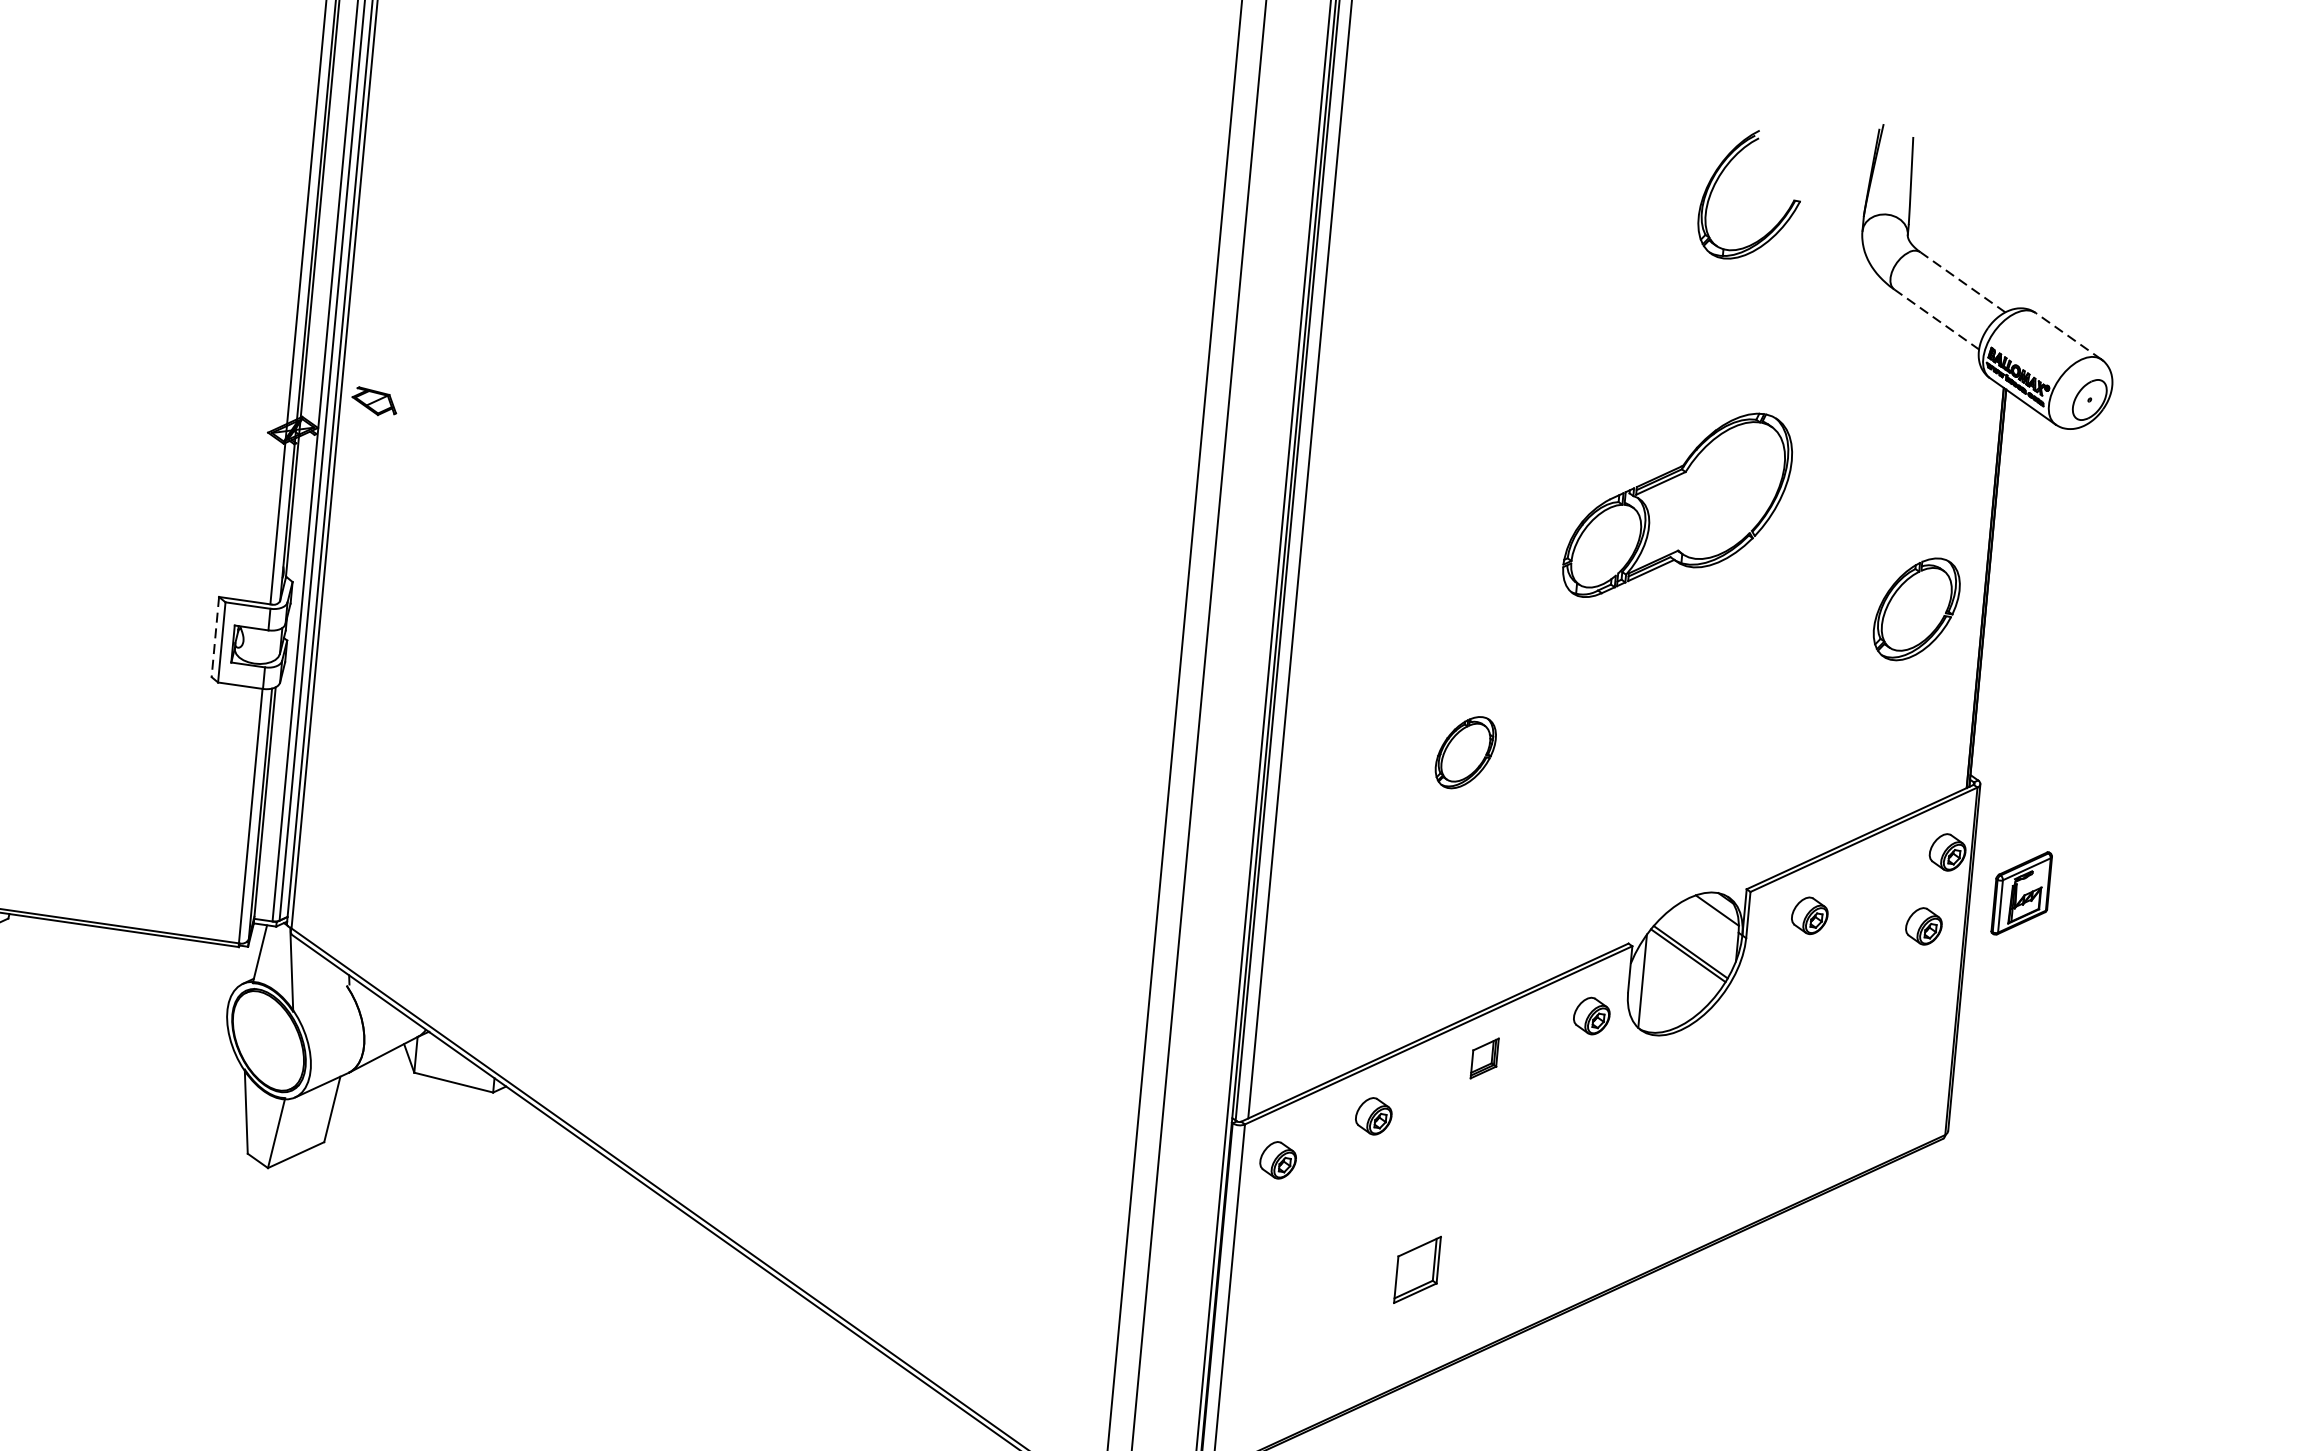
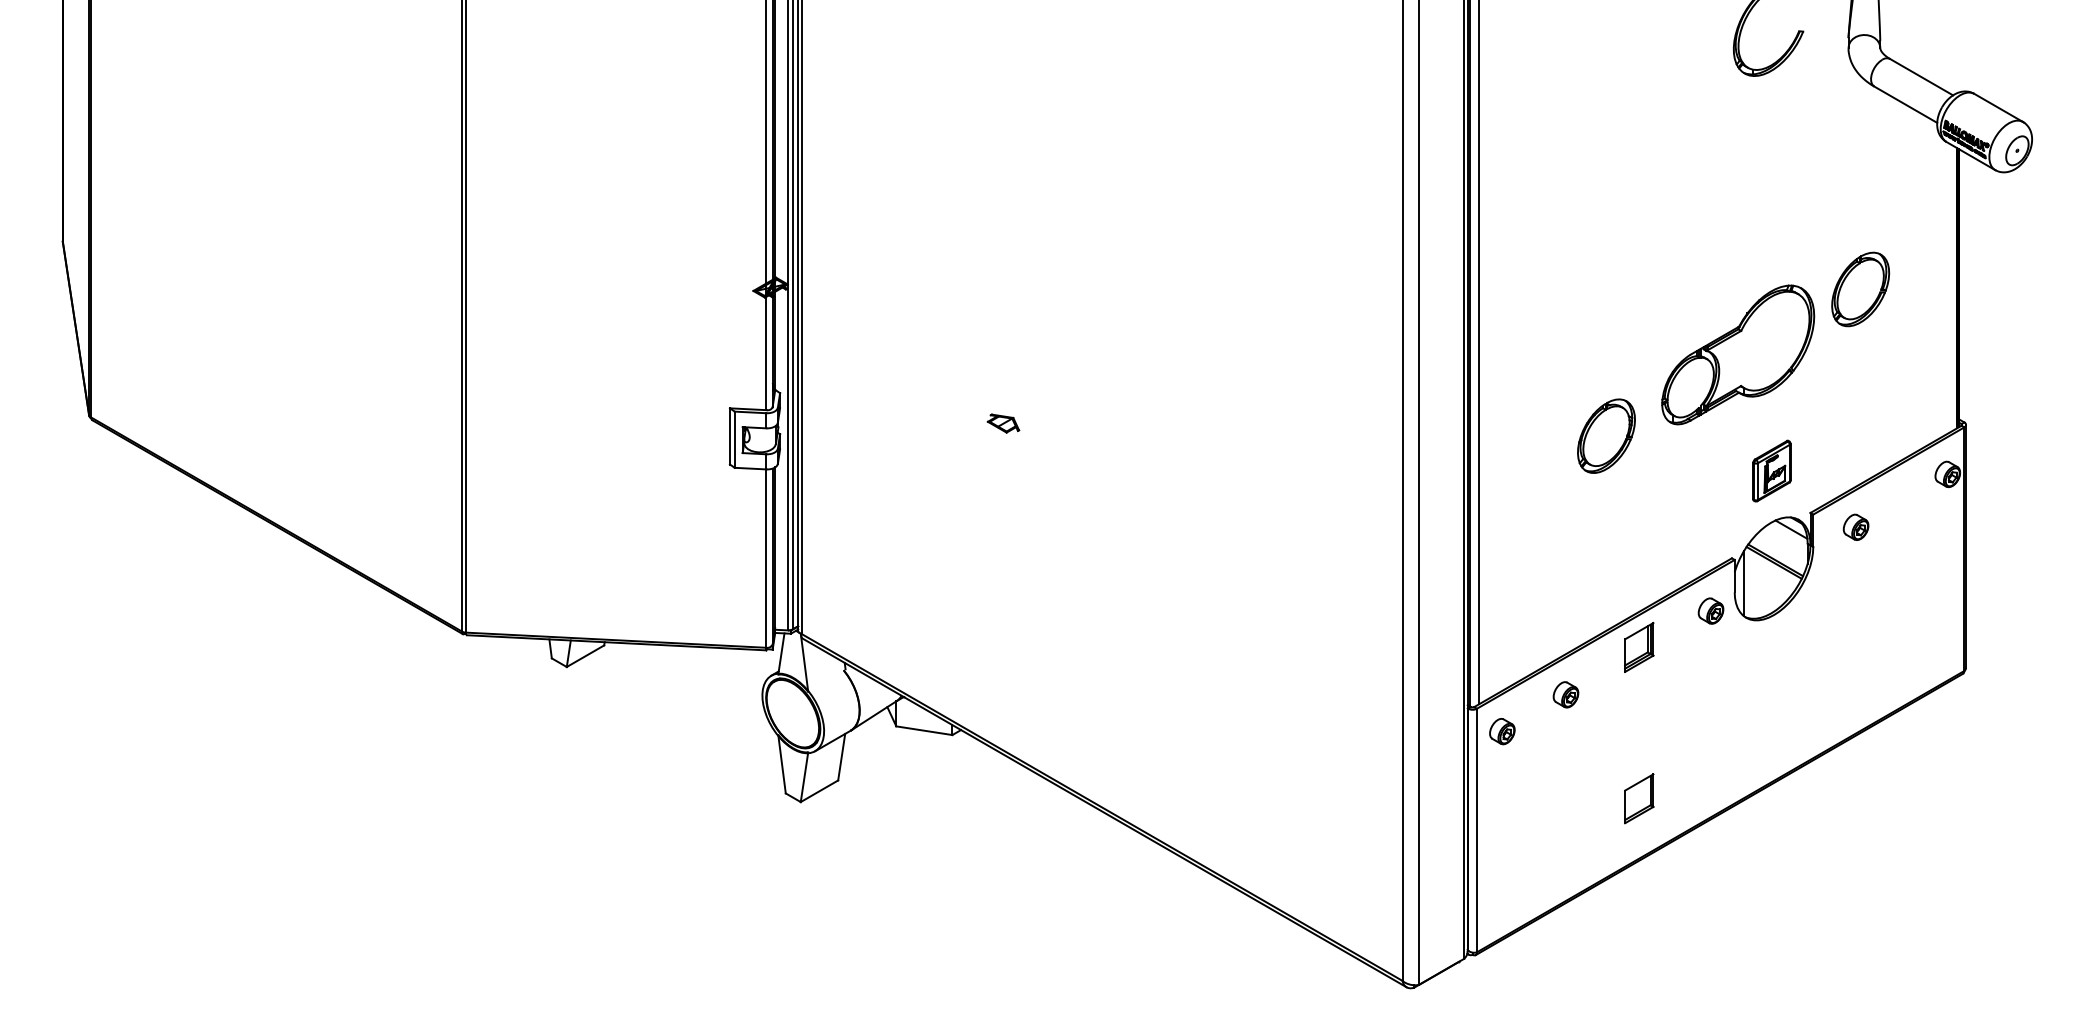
line: (1962, 281) -> (1921, 76), dashed -> solid
line: (1937, 319) -> (1906, 104), dashed -> solid
line: (2068, 335) -> (1998, 107), dashed -> solid
part: (374, 401) -> (1003, 423), moved
part: (1678, 505) -> (1738, 354), moved
part: (1916, 609) -> (1860, 289), moved
line: (214, 637) -> (729, 436), dashed -> solid
part: (1465, 751) -> (1606, 435), size x1.43
part: (2021, 892) -> (1771, 470), moved
part: (1923, 925) -> (1935, 526), removed
part: (1484, 1058) -> (1639, 647), size x1.67
part: (1417, 1269) -> (1639, 798), moved

